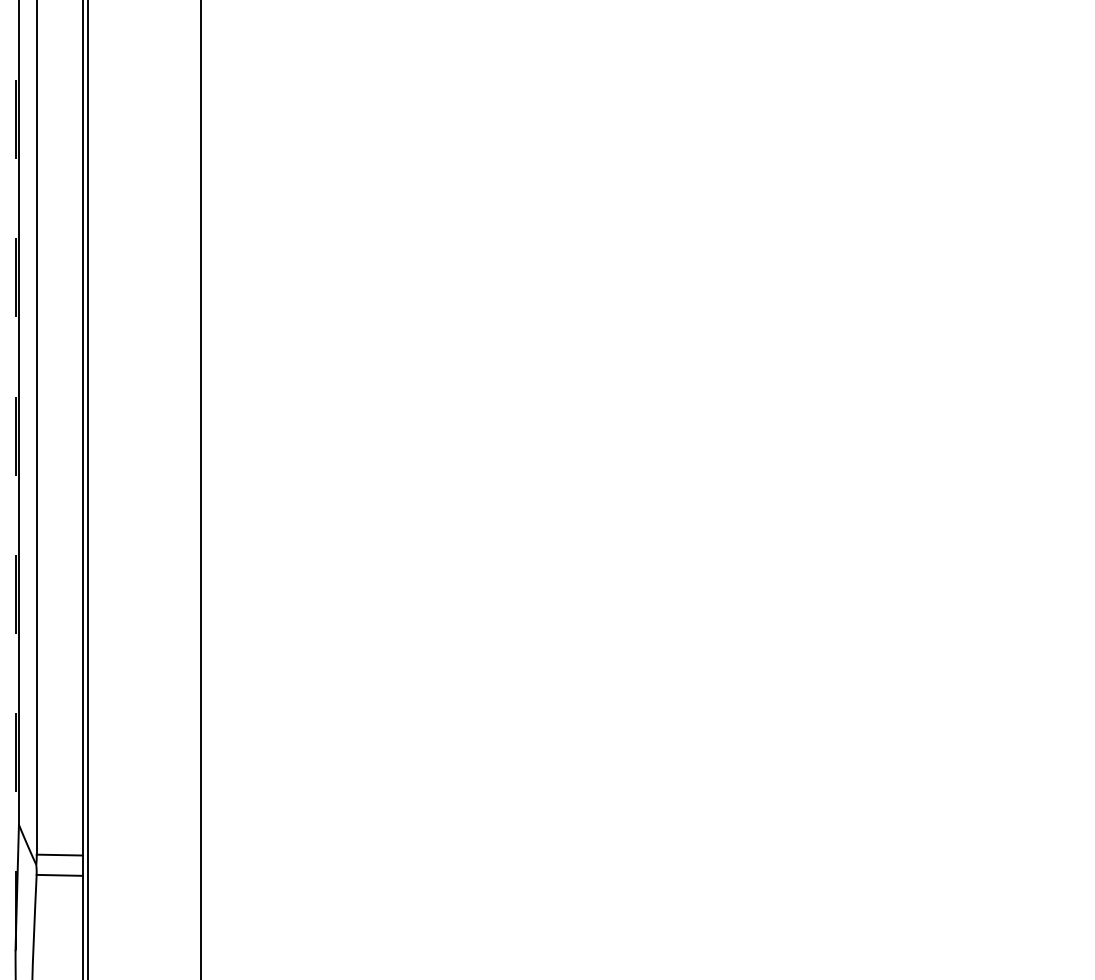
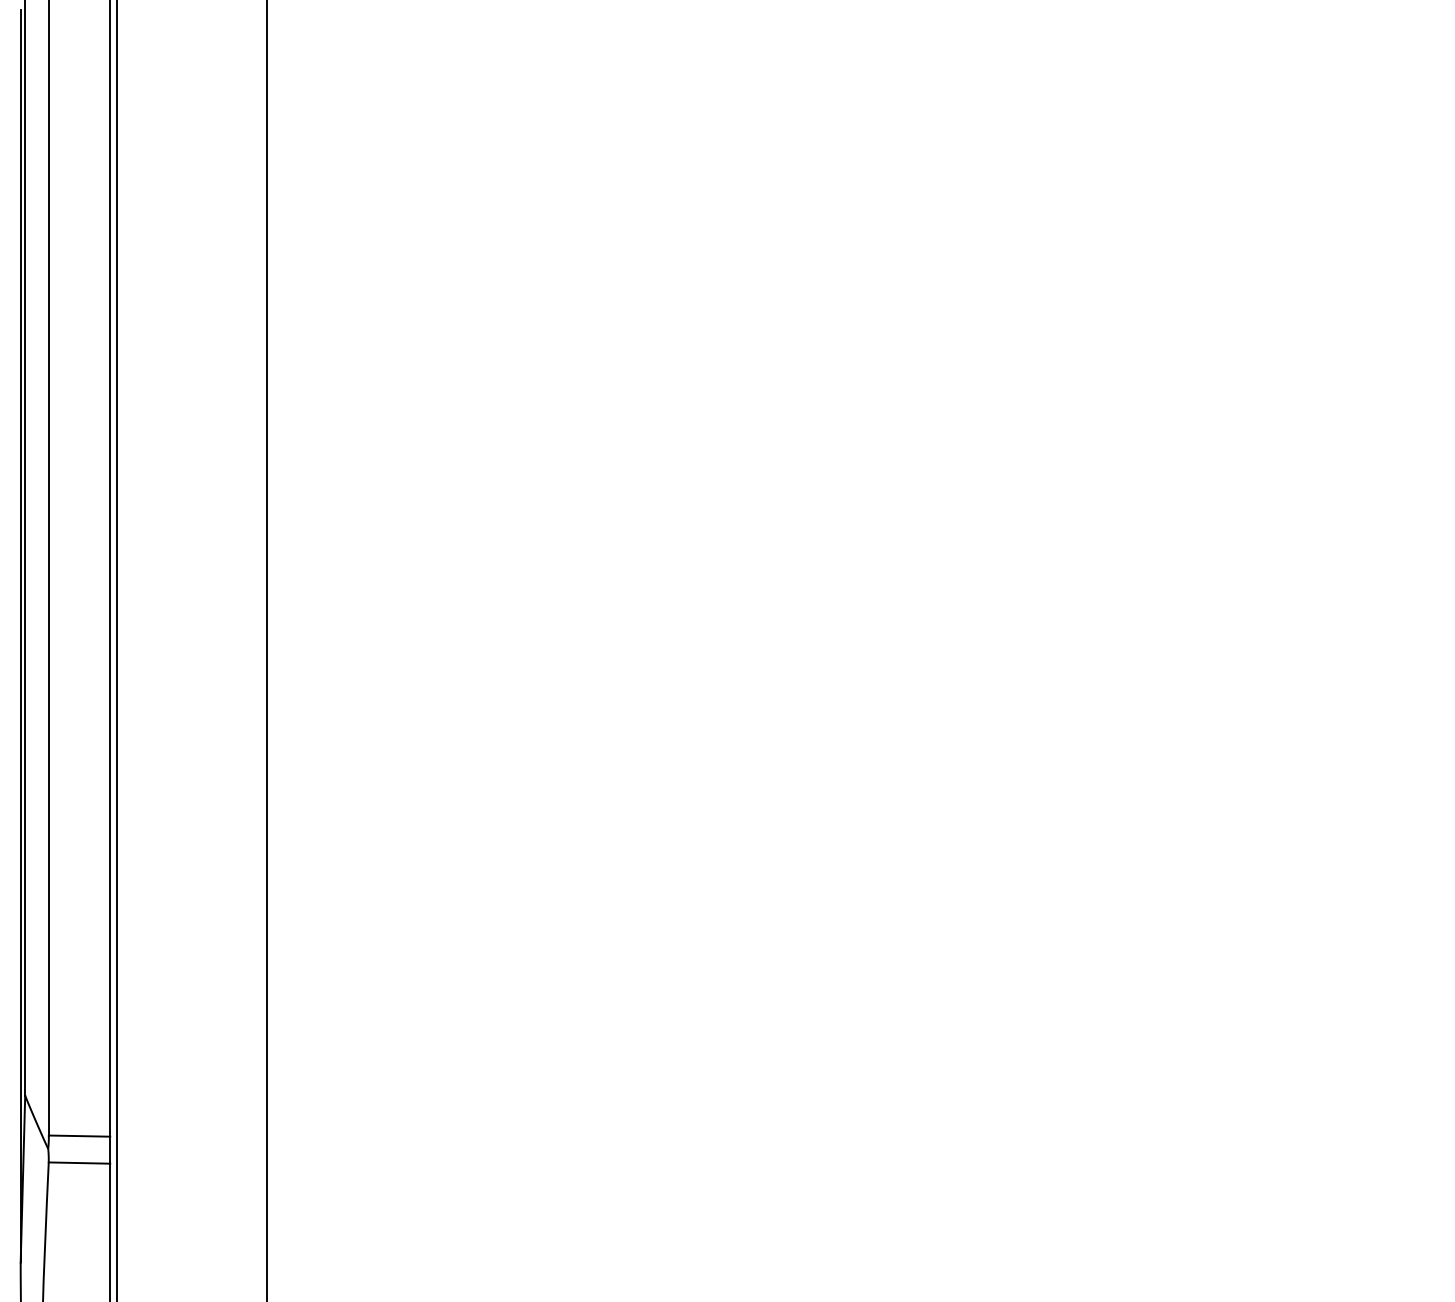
line: (15, 478) -> (20, 635), dashed -> solid

